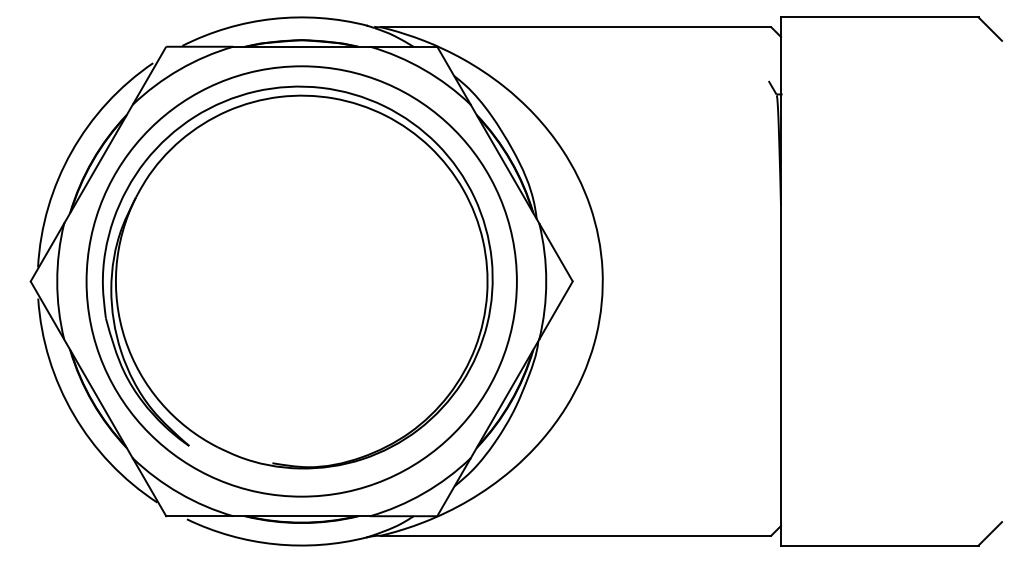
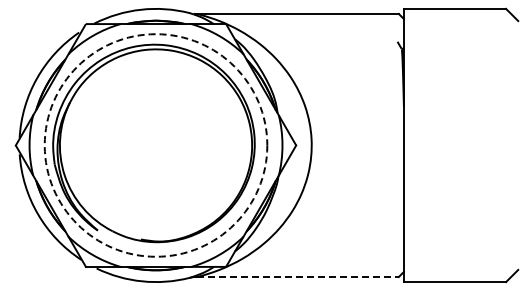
circle: (300, 281) -> (155, 145), solid -> dashed
line: (575, 536) -> (297, 277), solid -> dashed

